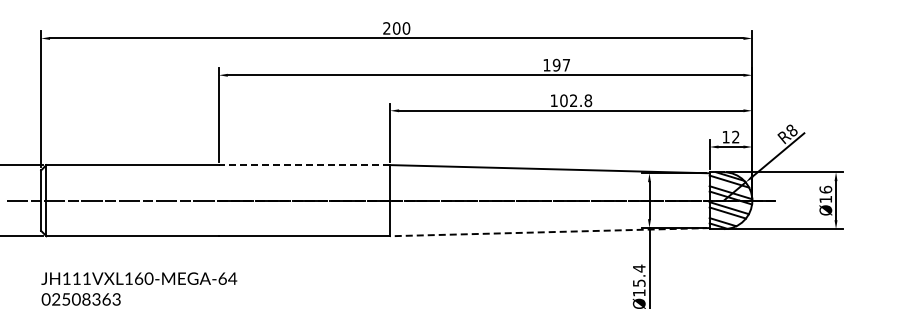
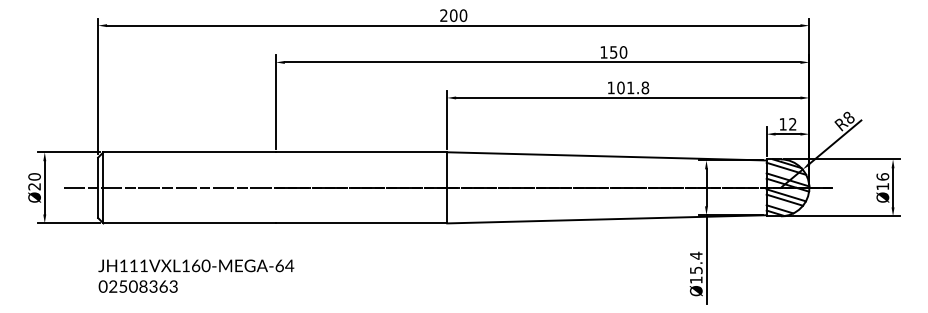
text: (561, 65) -> (618, 52), 197 -> 150
text: (573, 100) -> (630, 87), 102.8 -> 101.8
line: (304, 165) -> (361, 152), dashed -> solid
line: (549, 232) -> (606, 219), dashed -> solid

